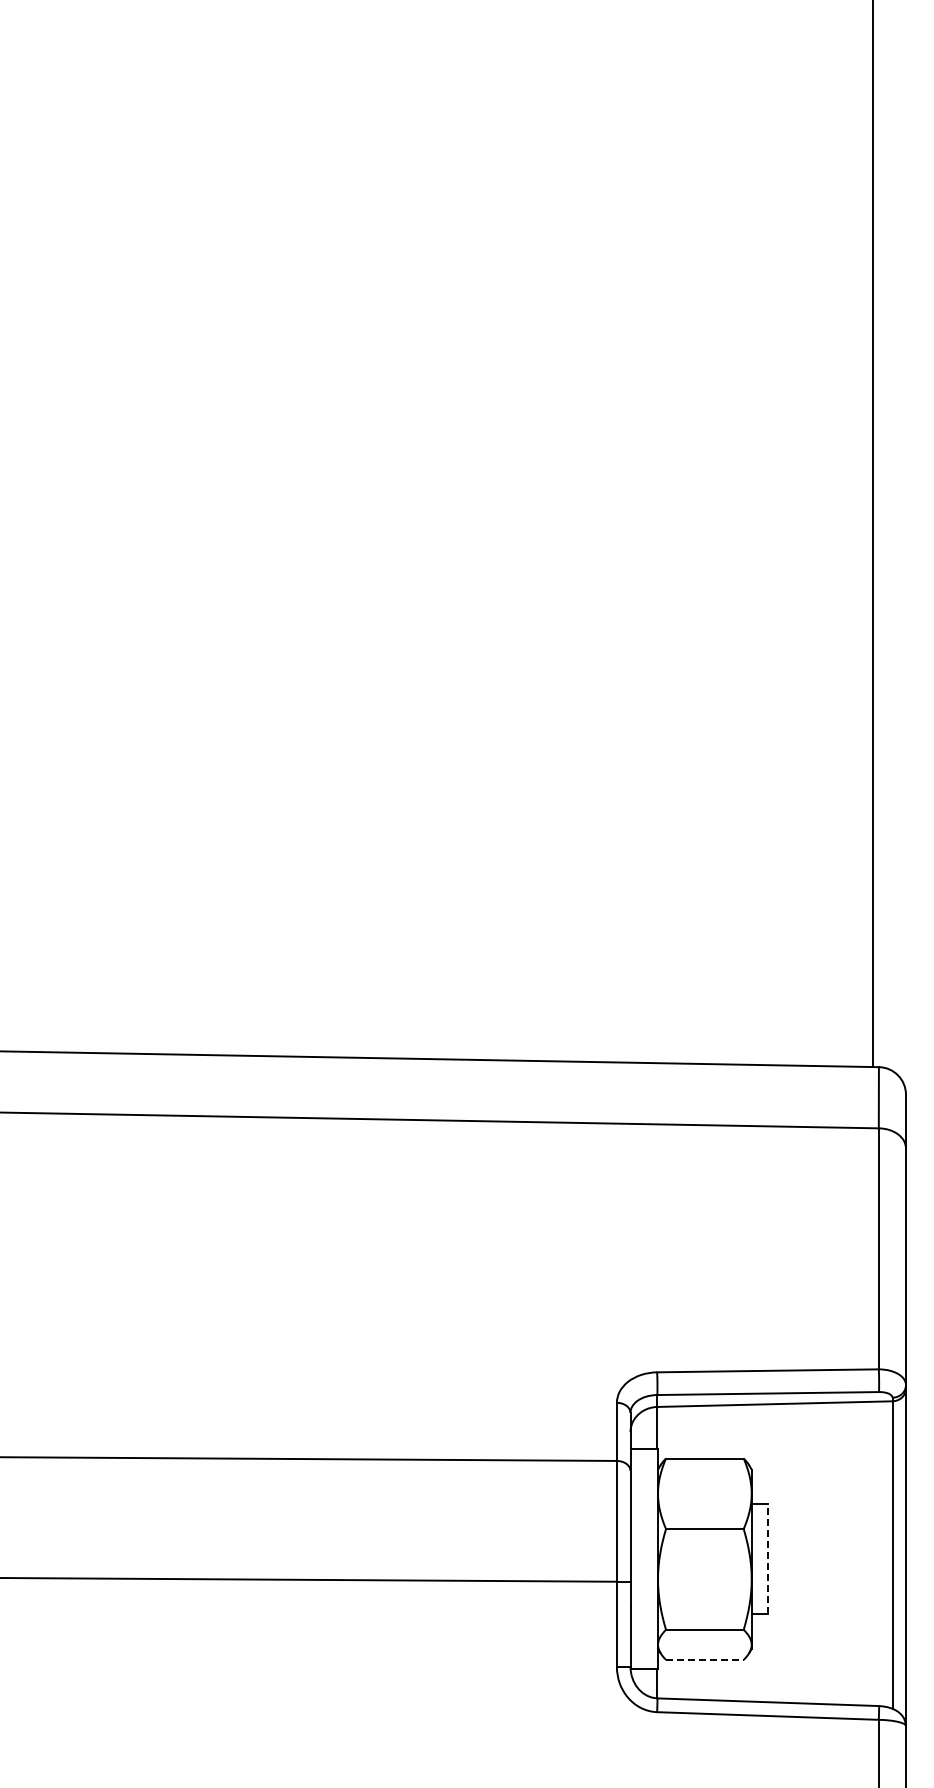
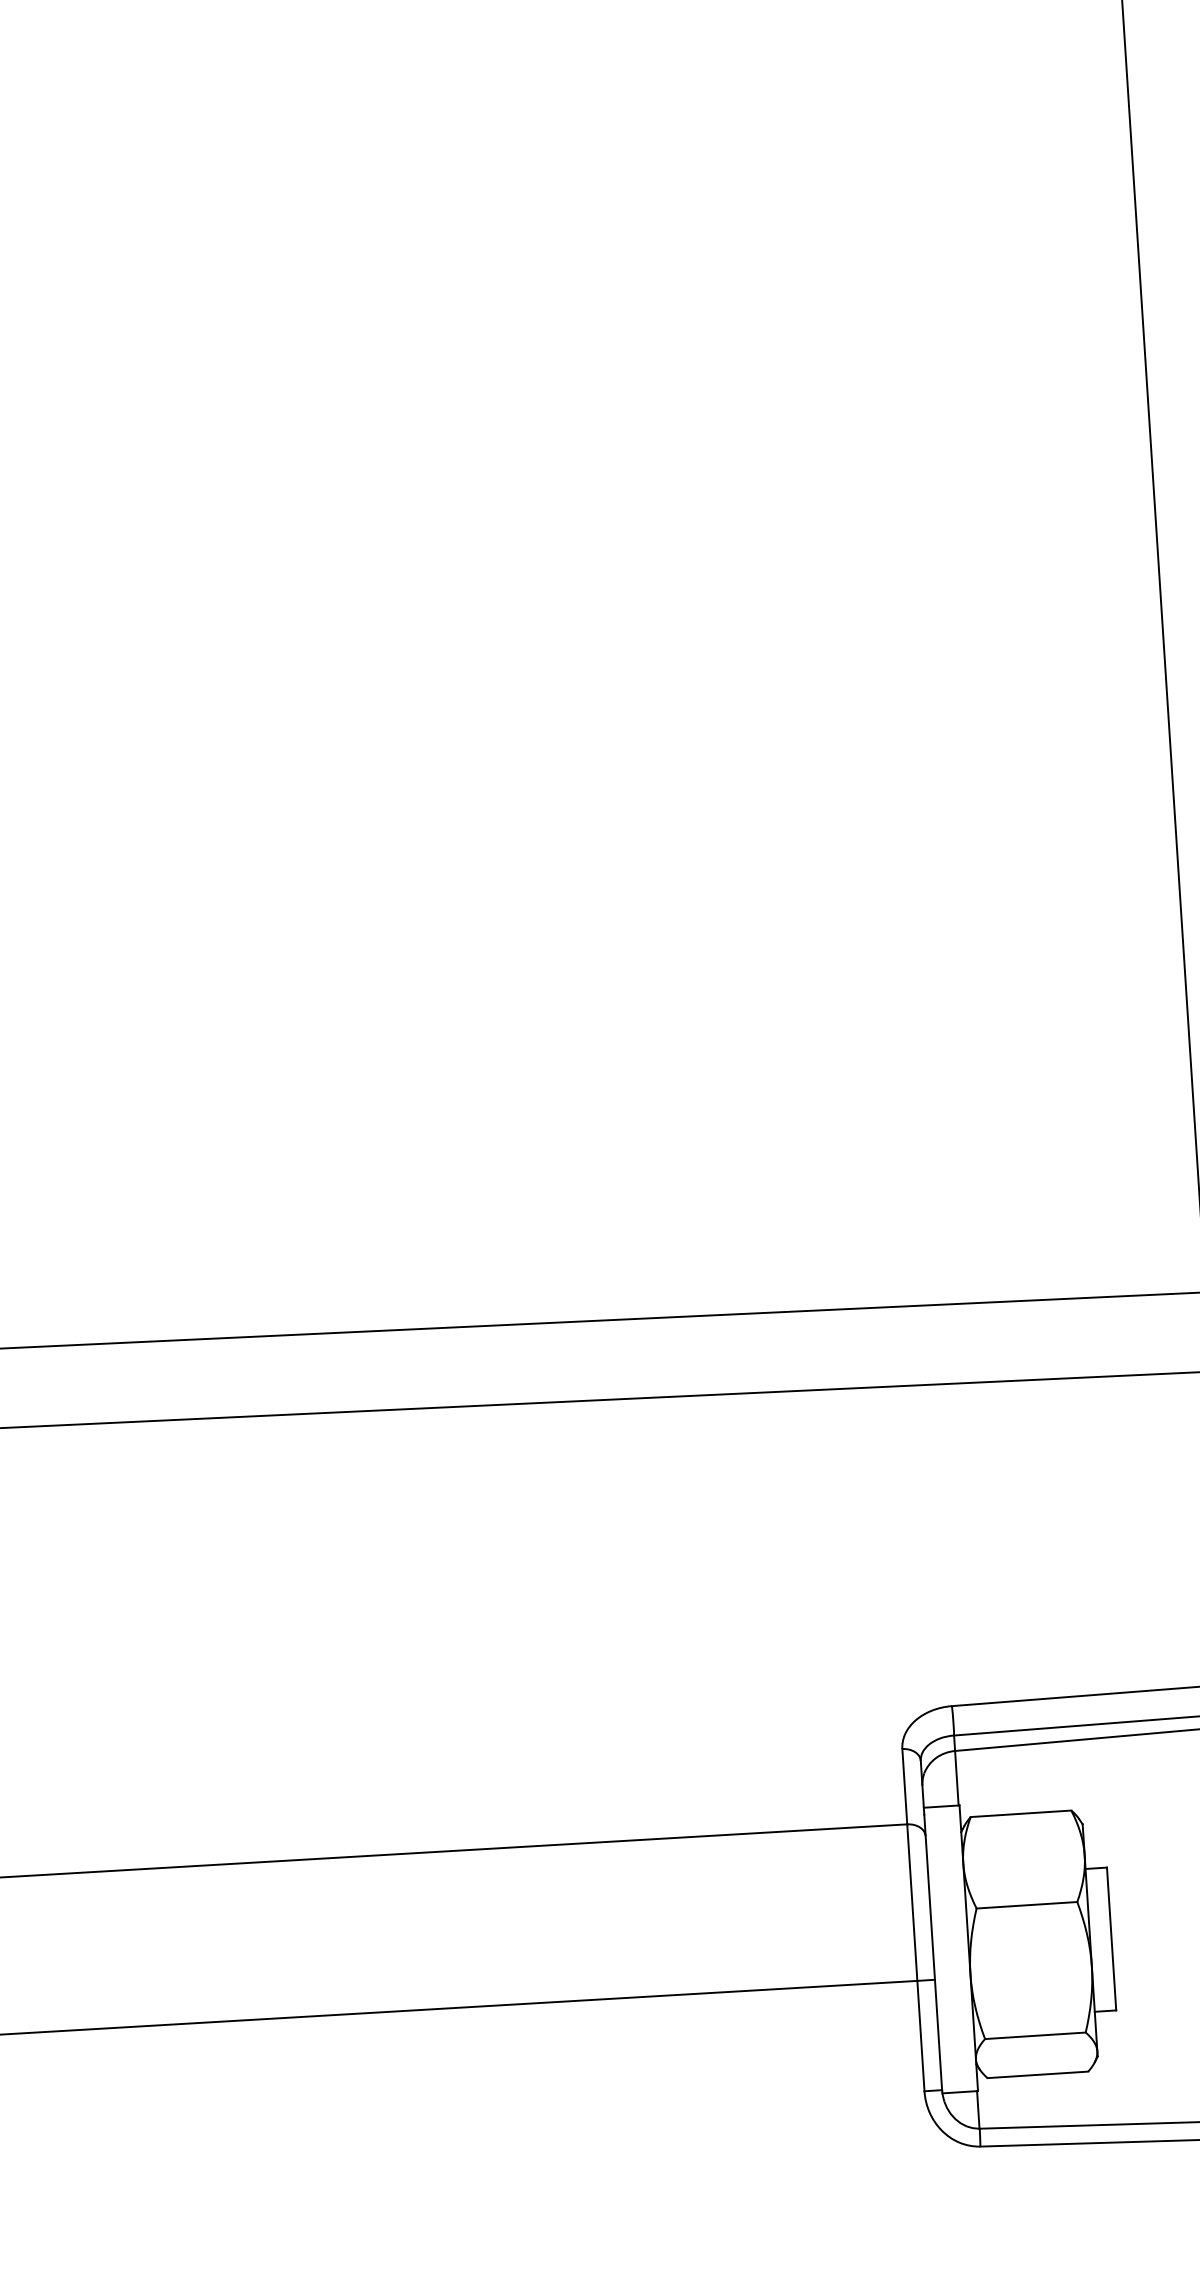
line: (768, 1558) -> (1111, 1938), dashed -> solid
line: (704, 1659) -> (1037, 2074), dashed -> solid

